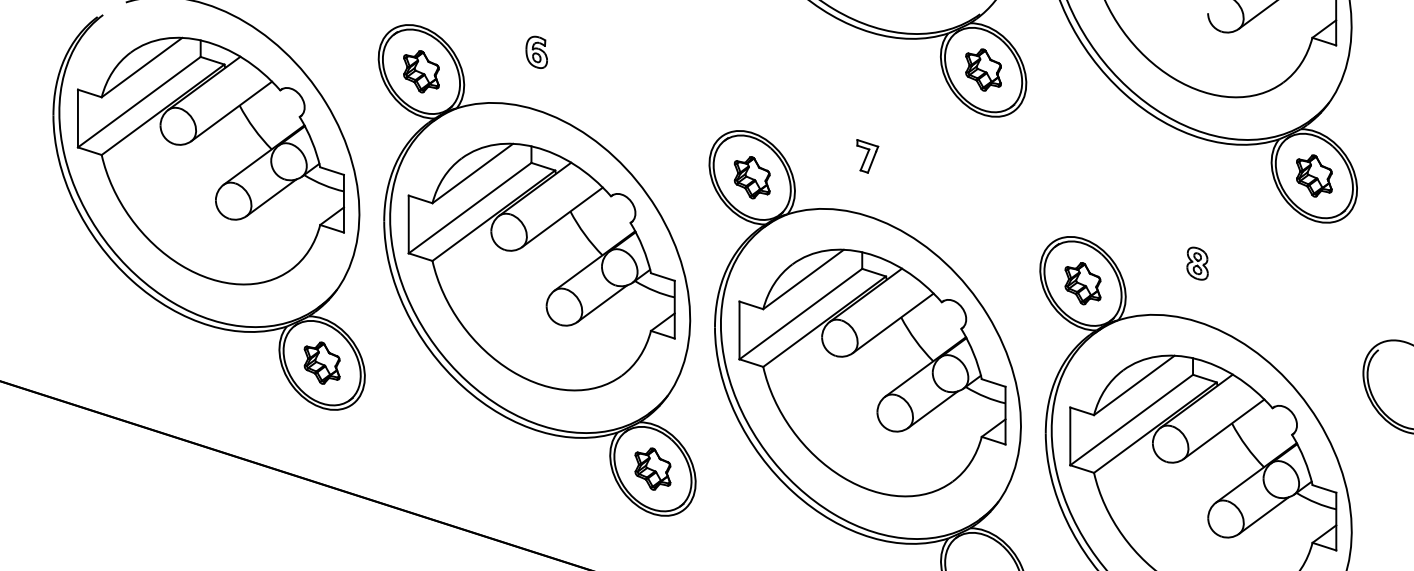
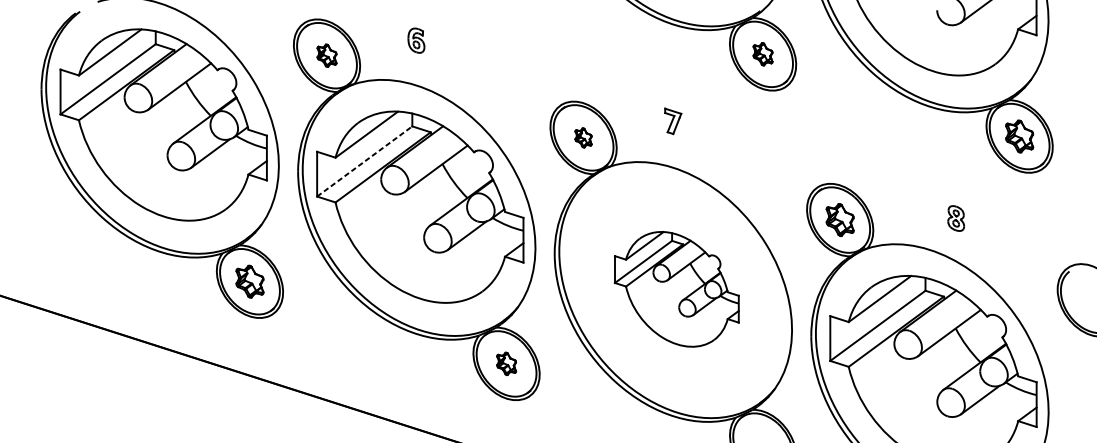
part: (983, 69) -> (762, 53), size x0.7
part: (421, 71) -> (327, 55), size x0.7
part: (751, 177) -> (583, 137), size x0.6
line: (470, 207) -> (365, 160), solid -> dashed
part: (1197, 263) -> (956, 218), moved
part: (872, 372) -> (676, 288), size x0.6
part: (652, 468) -> (506, 363), size x0.7

